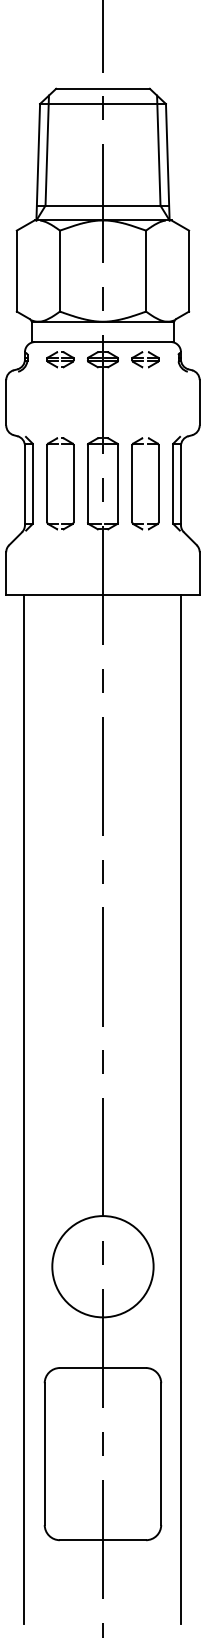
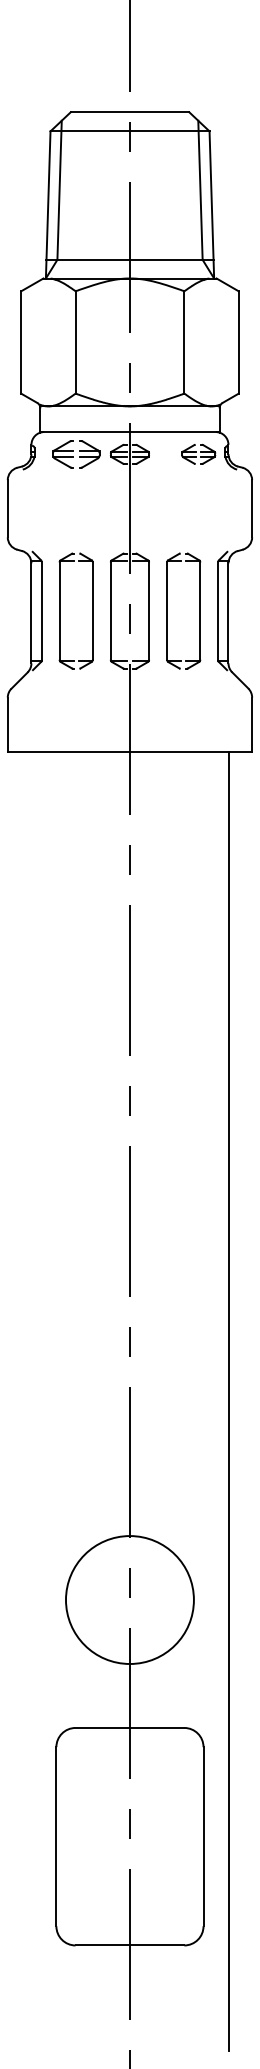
part: (59, 359) -> (75, 454), size x1.4
part: (145, 359) -> (198, 454), moved
line: (24, 1109) -> (30, 1401), removed

